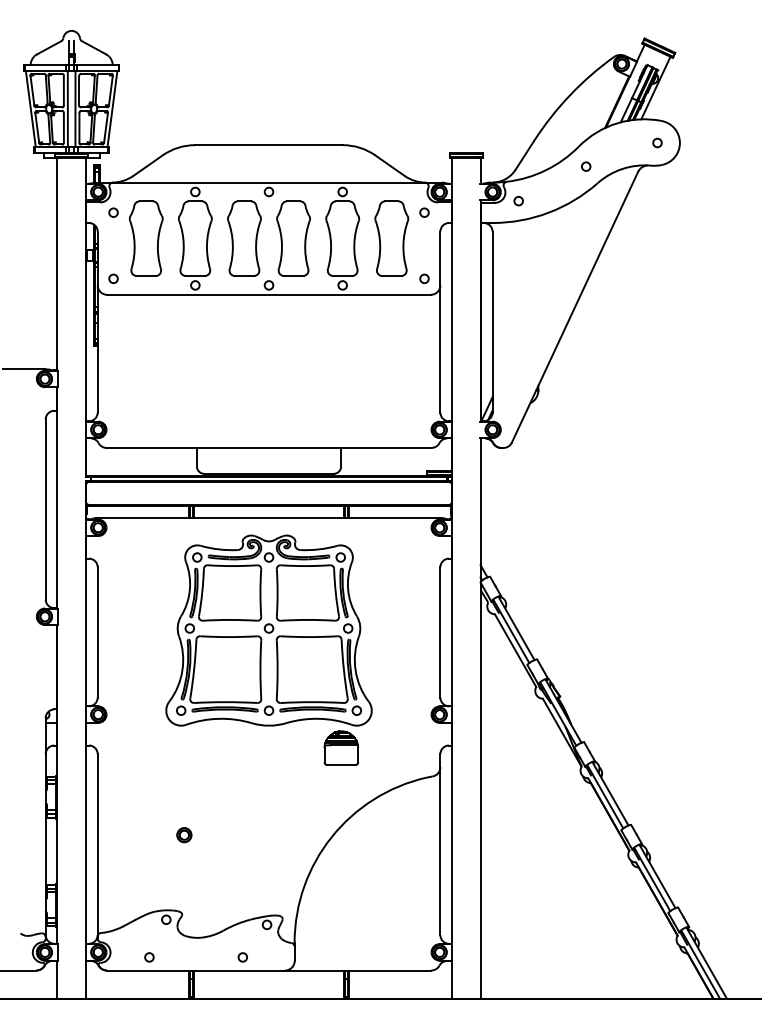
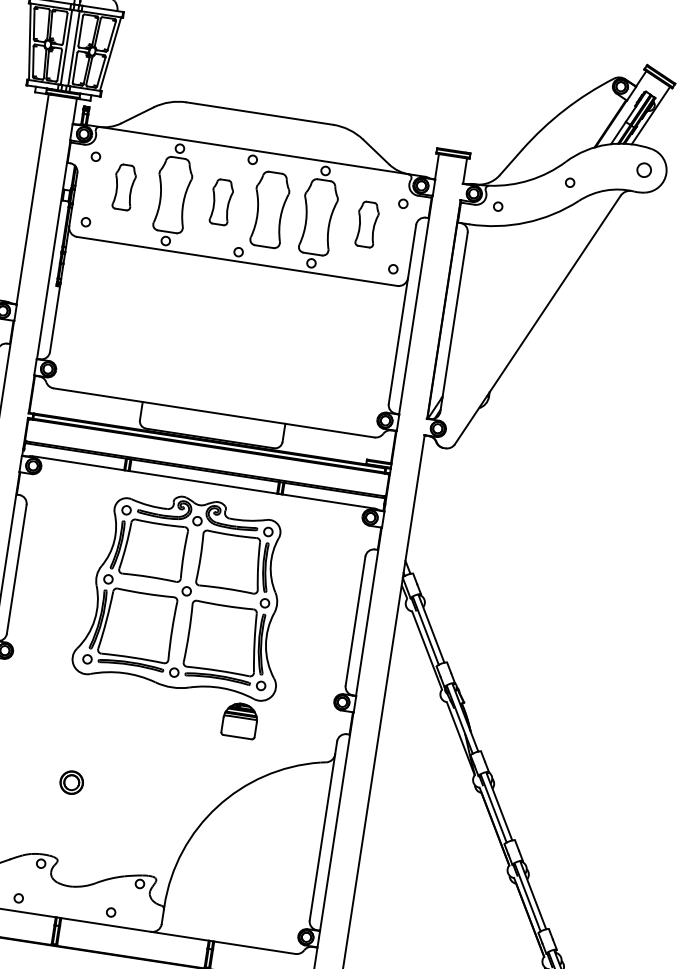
circle: (657, 142) -> (644, 169), size x1.6
part: (145, 238) -> (123, 187), size x0.6
part: (244, 238) -> (221, 202), size x0.6
part: (391, 238) -> (366, 224), size x0.6
part: (184, 835) -> (71, 783), size x1.6

